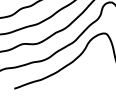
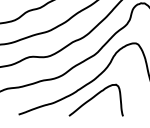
curve: (73, 75) -> (94, 97), added

